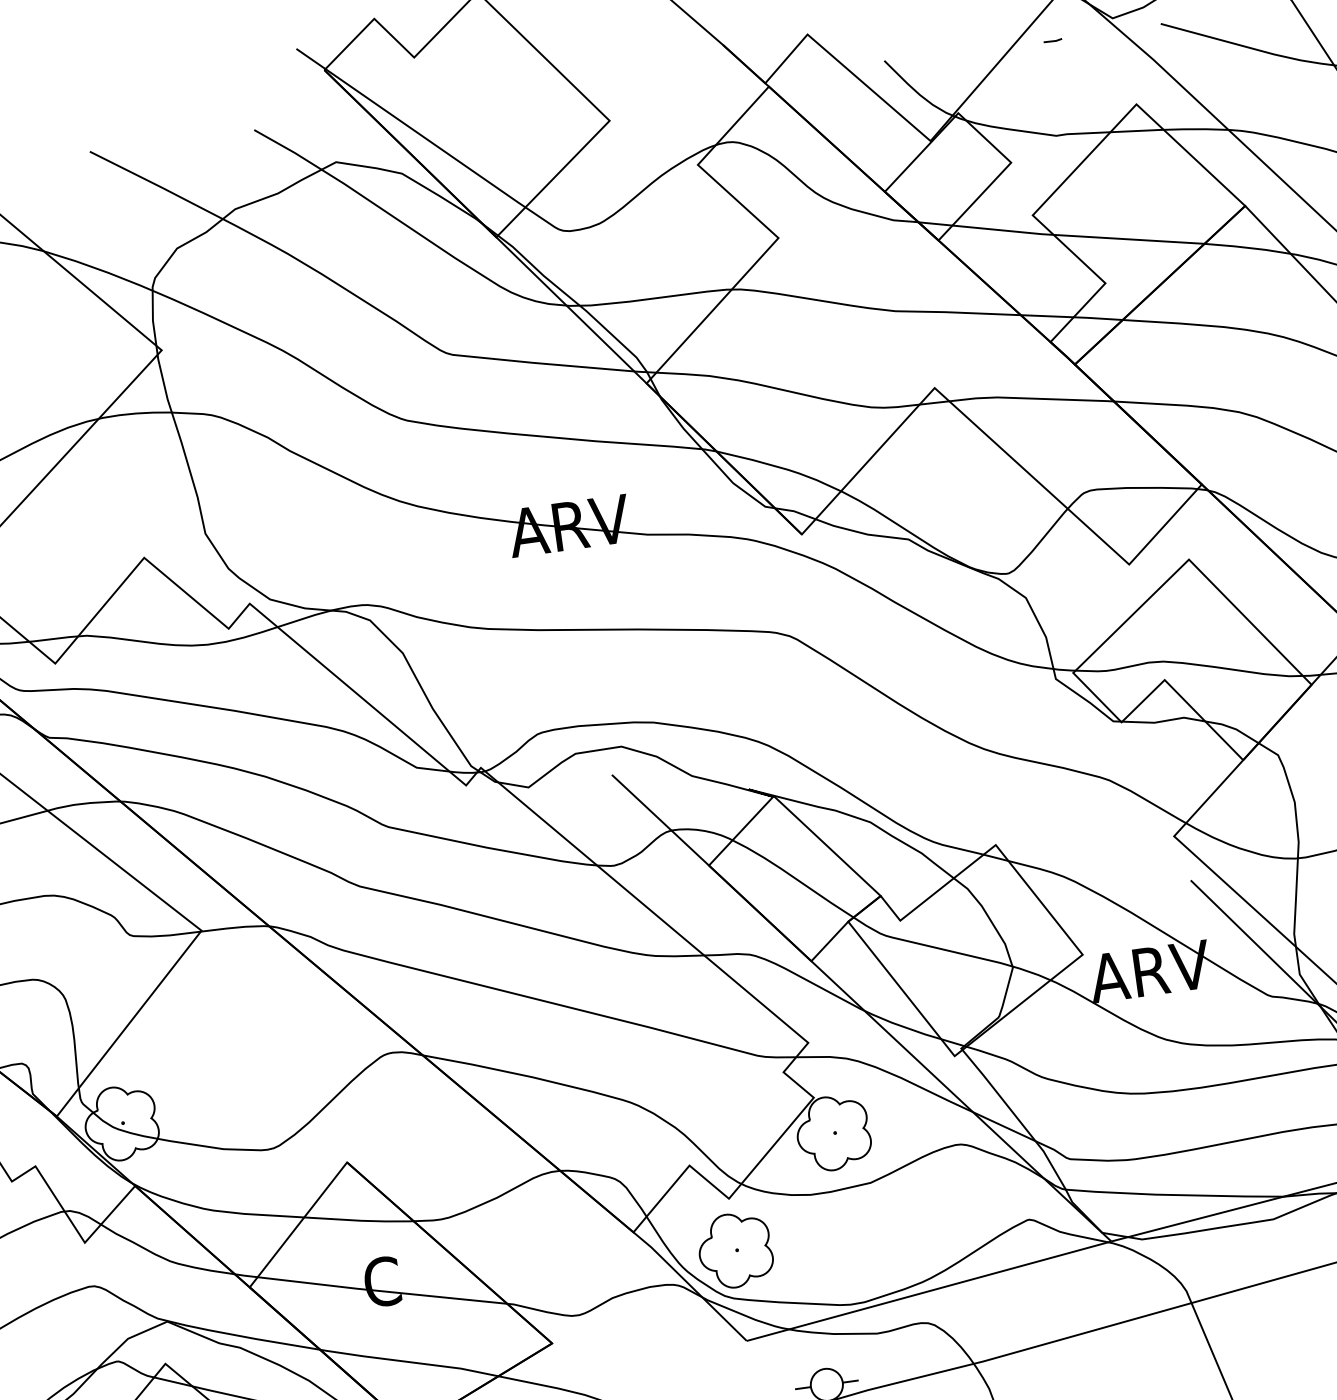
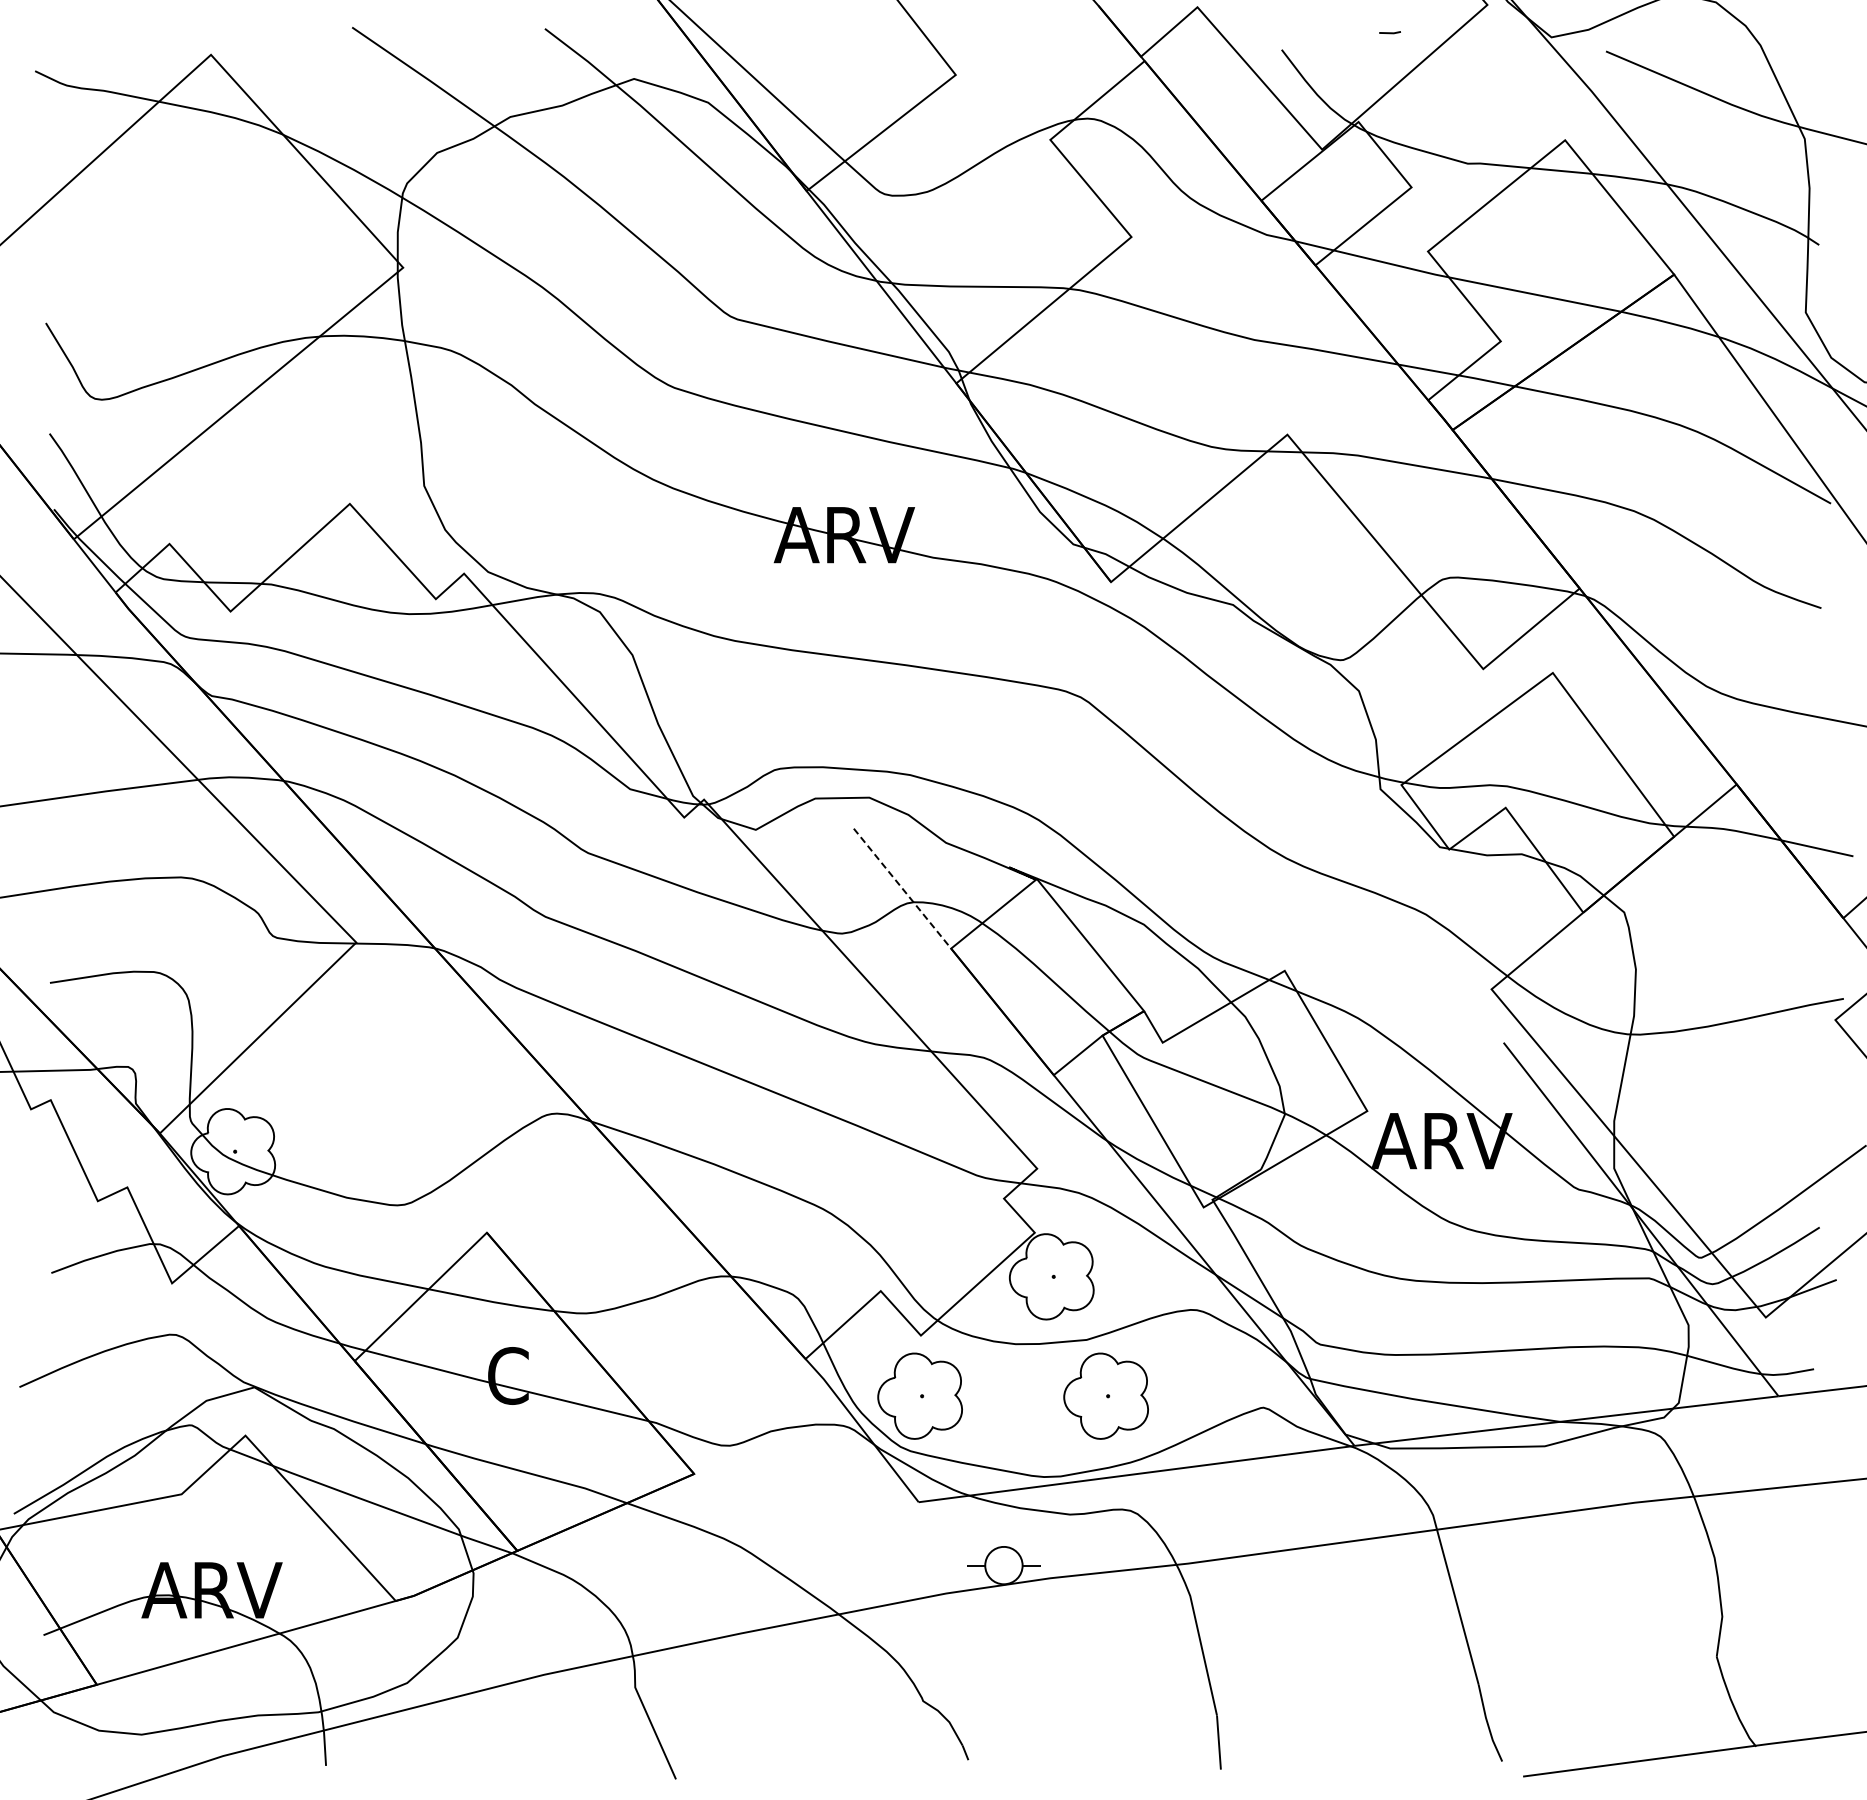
line: (1052, 40) -> (1389, 32), moved
line: (660, 820) -> (902, 889), solid -> dashed
part: (893, 1227) -> (1105, 1395), added

